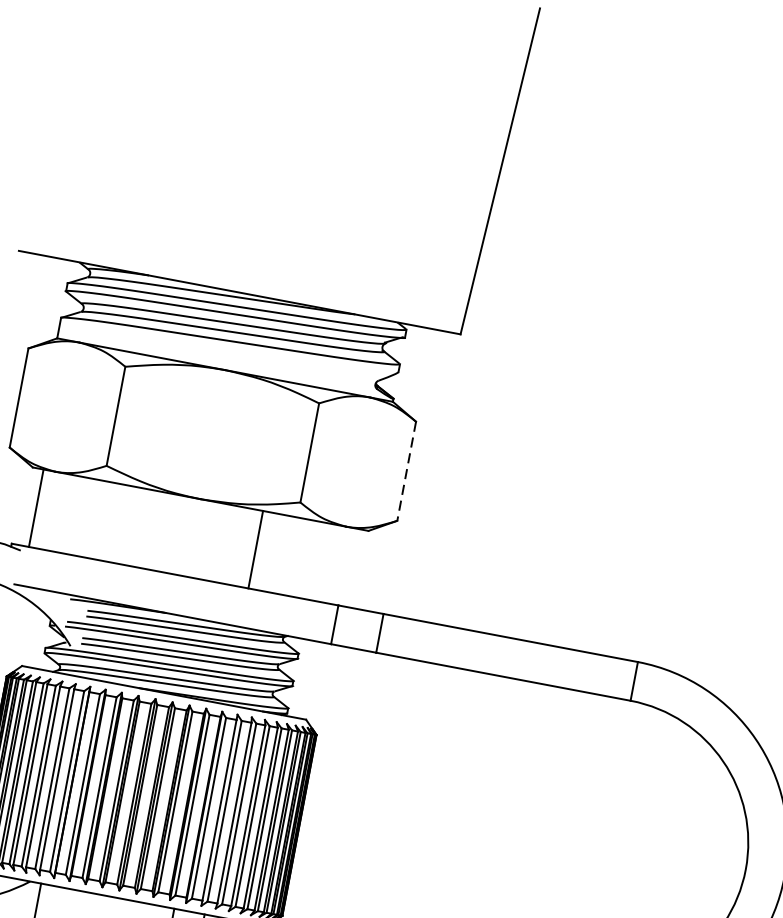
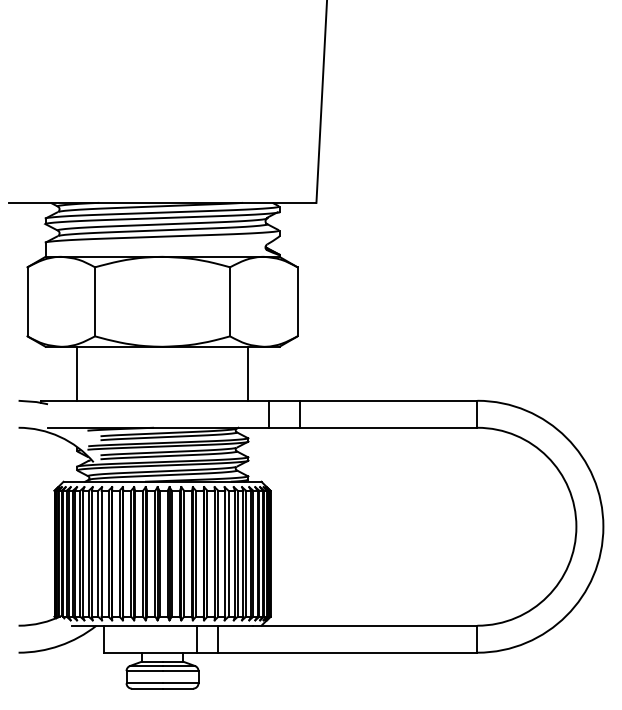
line: (406, 470) -> (297, 301), dashed -> solid
line: (36, 507) -> (77, 373), moved
line: (256, 549) -> (248, 373), moved

